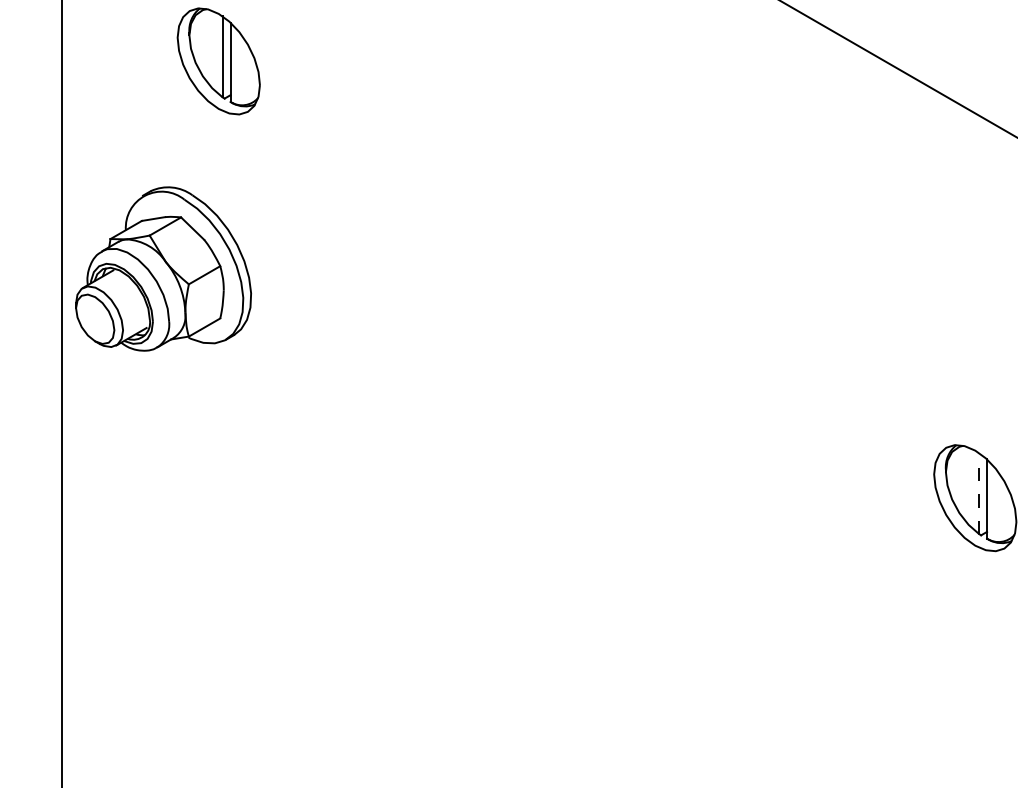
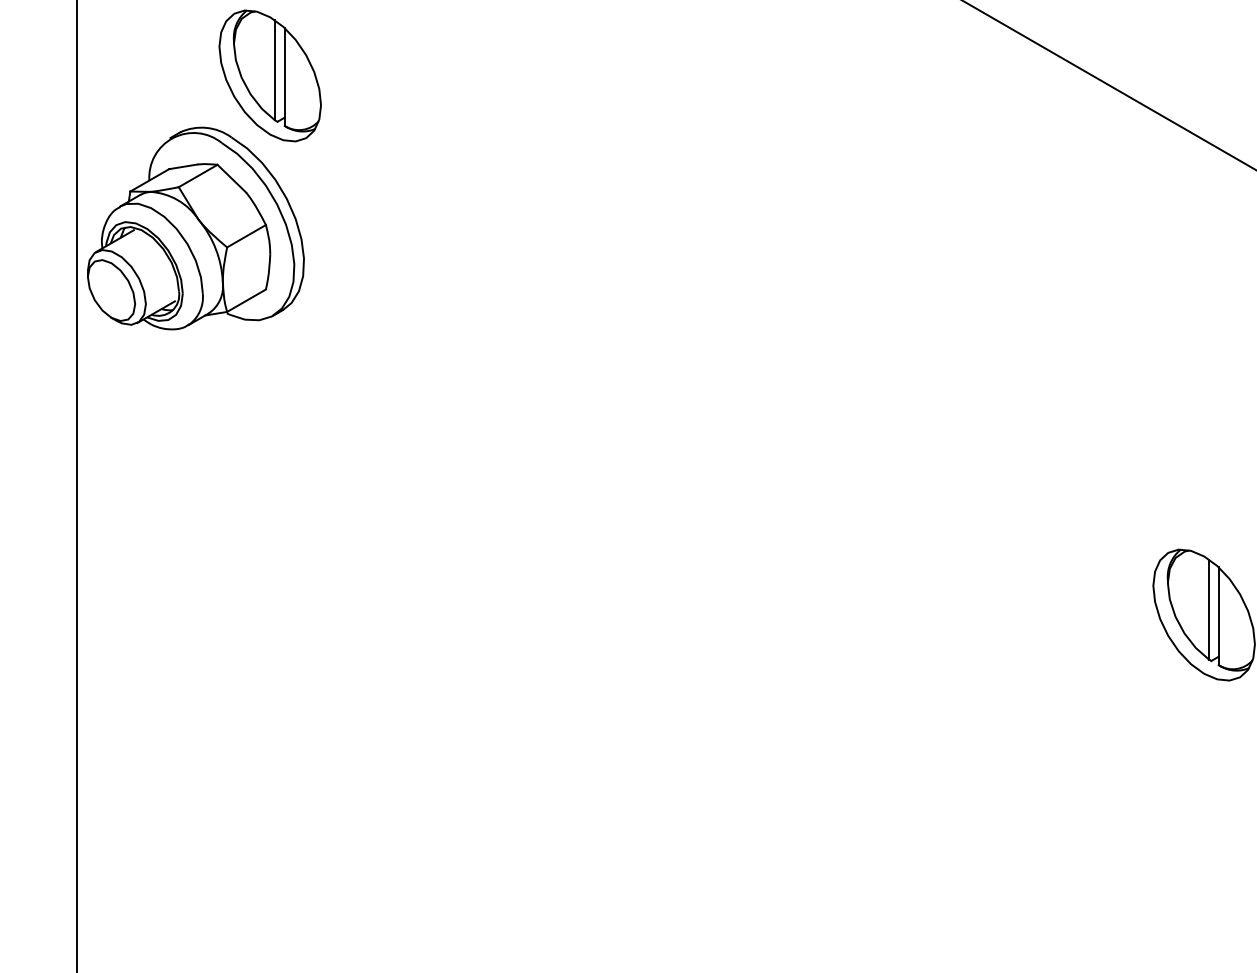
part: (163, 268) -> (195, 227), moved
line: (979, 493) -> (1209, 609), dashed -> solid

